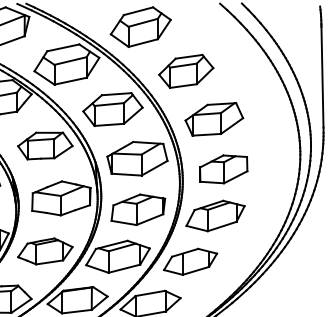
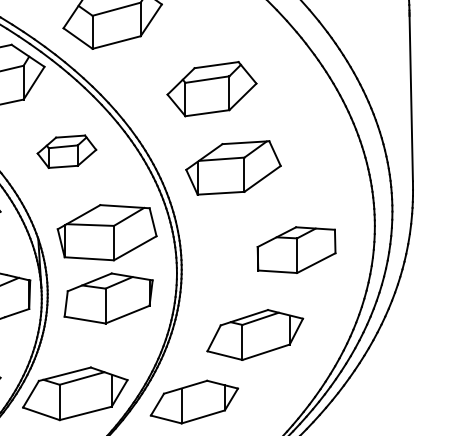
part: (186, 70) -> (212, 87), moved
part: (112, 109) -> (66, 151), size x0.6
part: (223, 169) -> (296, 250), moved
part: (138, 209) -> (108, 297), moved
part: (215, 215) -> (255, 334), moved

